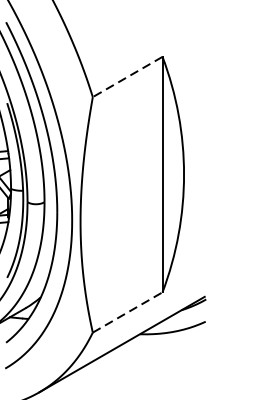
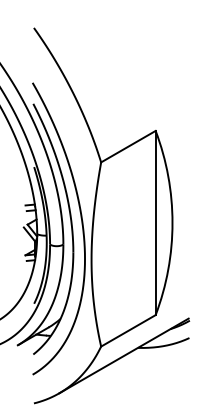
line: (126, 76) -> (127, 146), dashed -> solid
line: (127, 312) -> (128, 330), dashed -> solid

